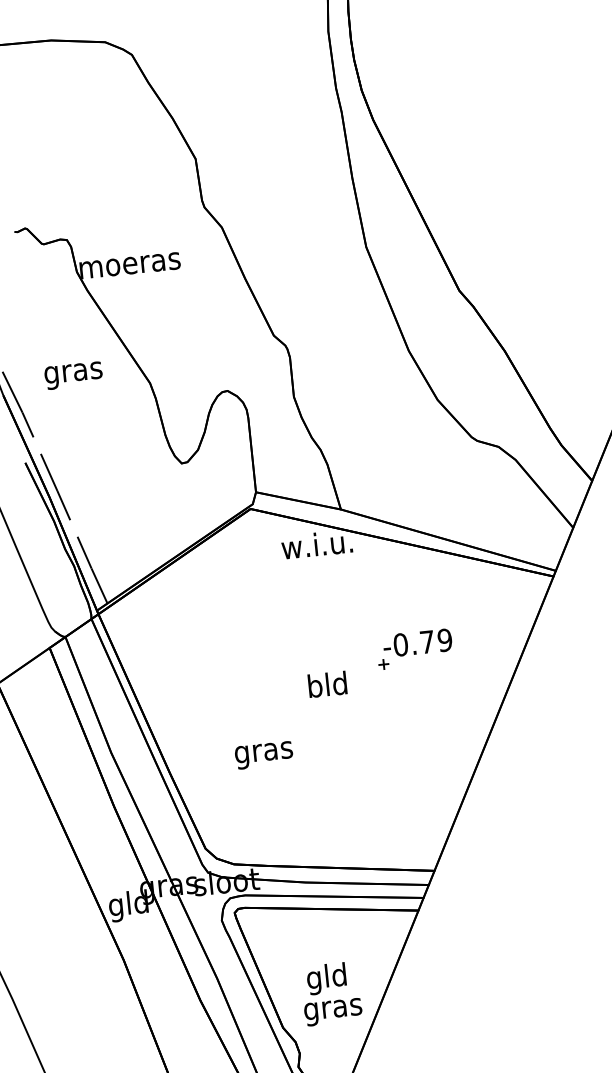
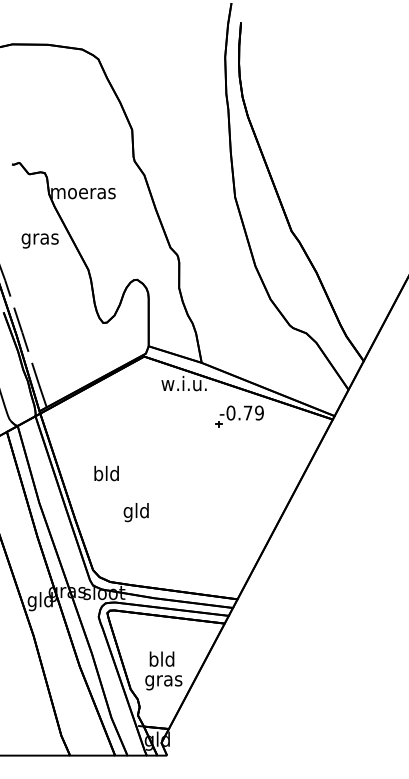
text: (72, 375) -> (39, 240), moved
part: (414, 648) -> (239, 416), moved
text: (327, 684) -> (106, 473), moved
text: (263, 752) -> (136, 512), gras -> gld
text: (313, 979) -> (153, 660), gld -> bld

